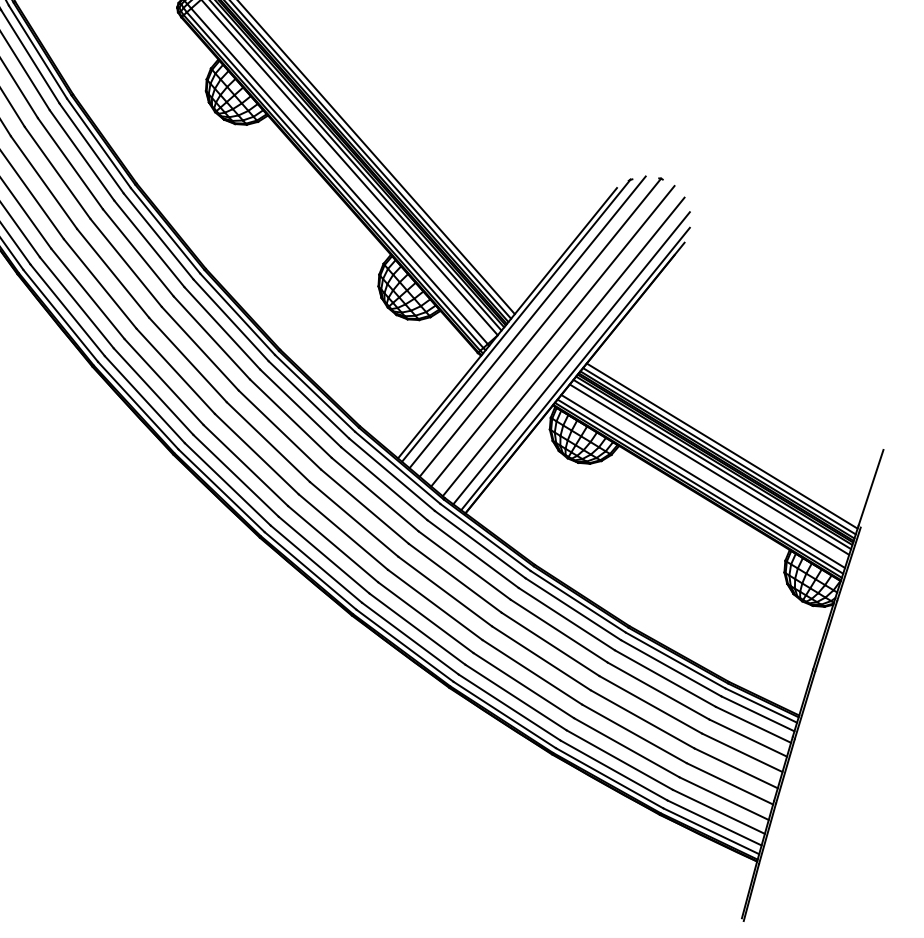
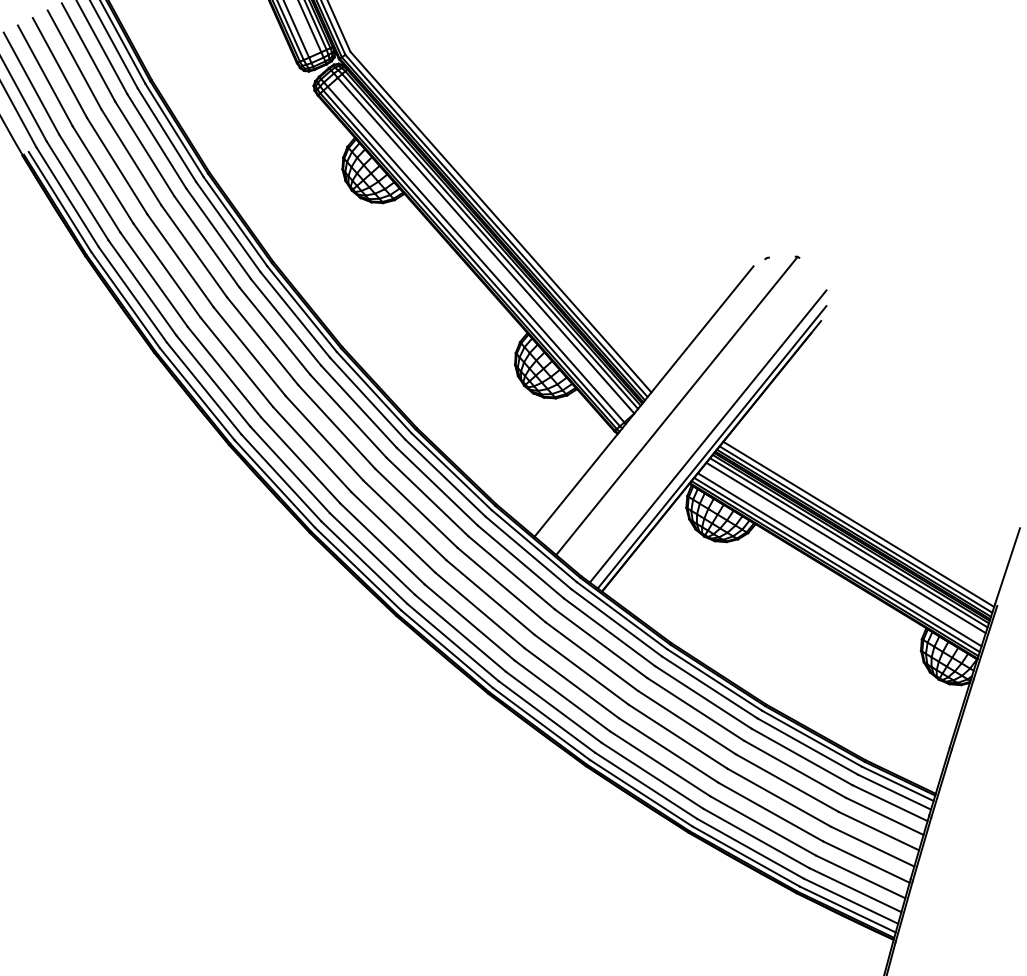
line: (515, 321) -> (652, 399), removed
line: (527, 322) -> (664, 400), removed
line: (552, 336) -> (689, 414), removed
line: (563, 346) -> (700, 424), removed

